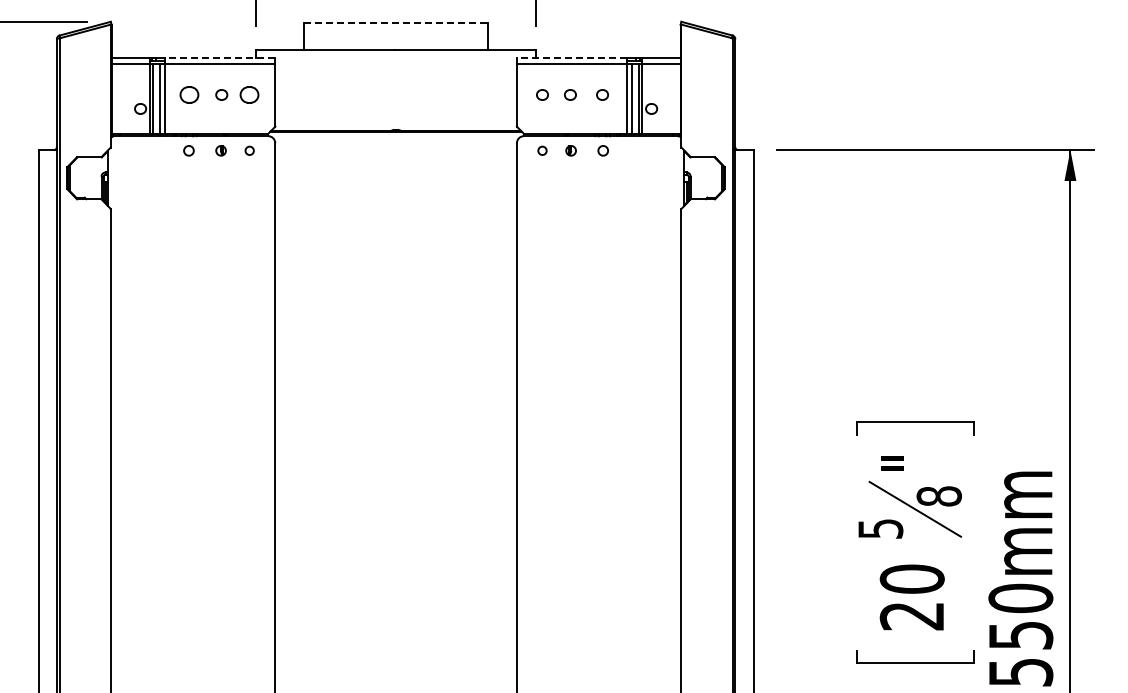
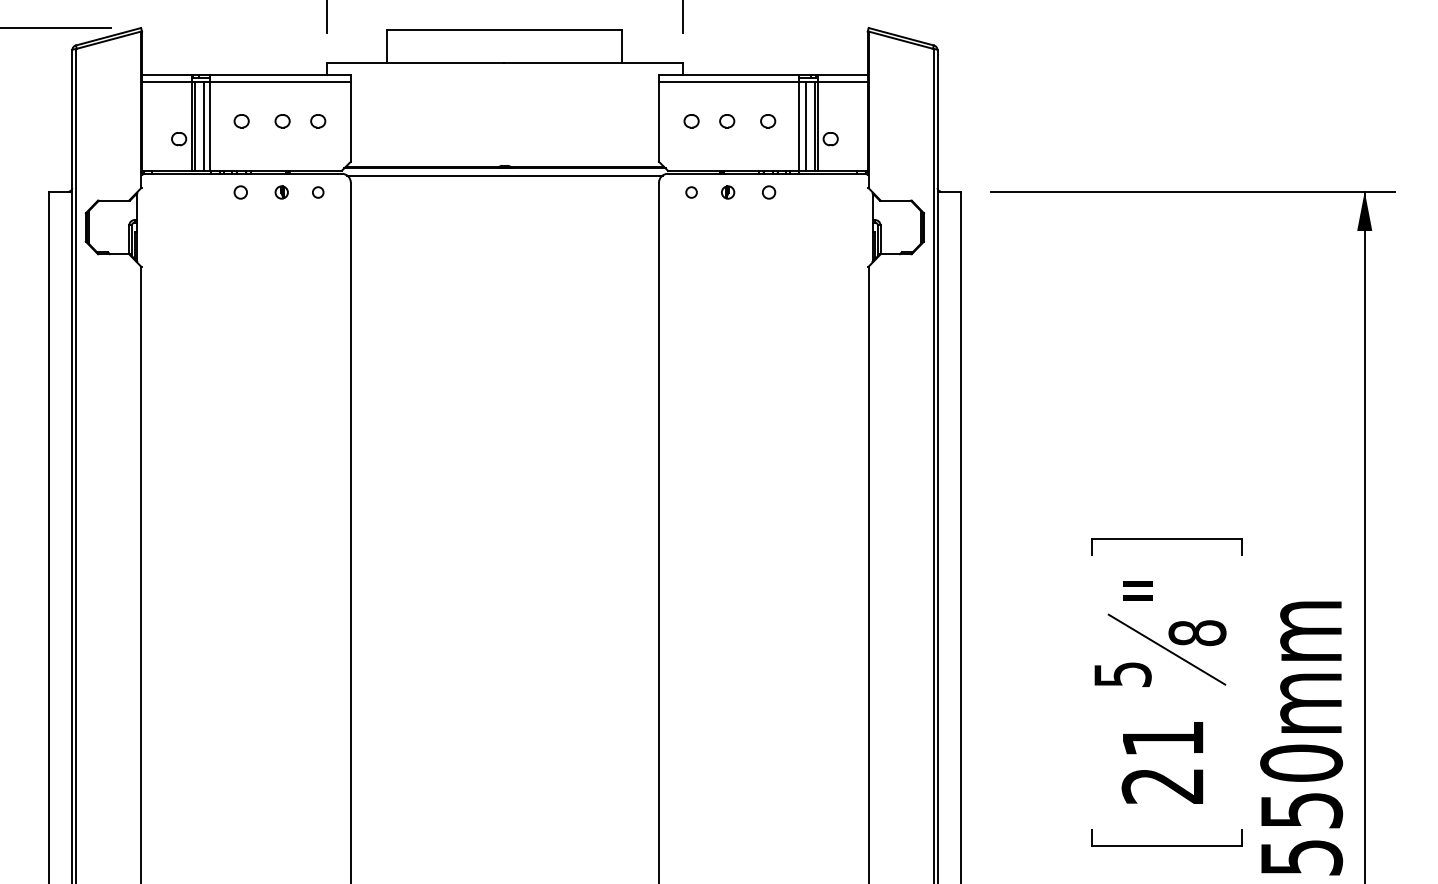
line: (396, 23) -> (505, 30), dashed -> solid
line: (219, 58) -> (279, 74), dashed -> solid
line: (571, 58) -> (728, 74), dashed -> solid
part: (189, 94) -> (241, 120), size x0.62
part: (249, 94) -> (317, 120), size x0.62
line: (395, 137) -> (504, 175), added
text: (911, 578) -> (1162, 737), 20 -> 21

